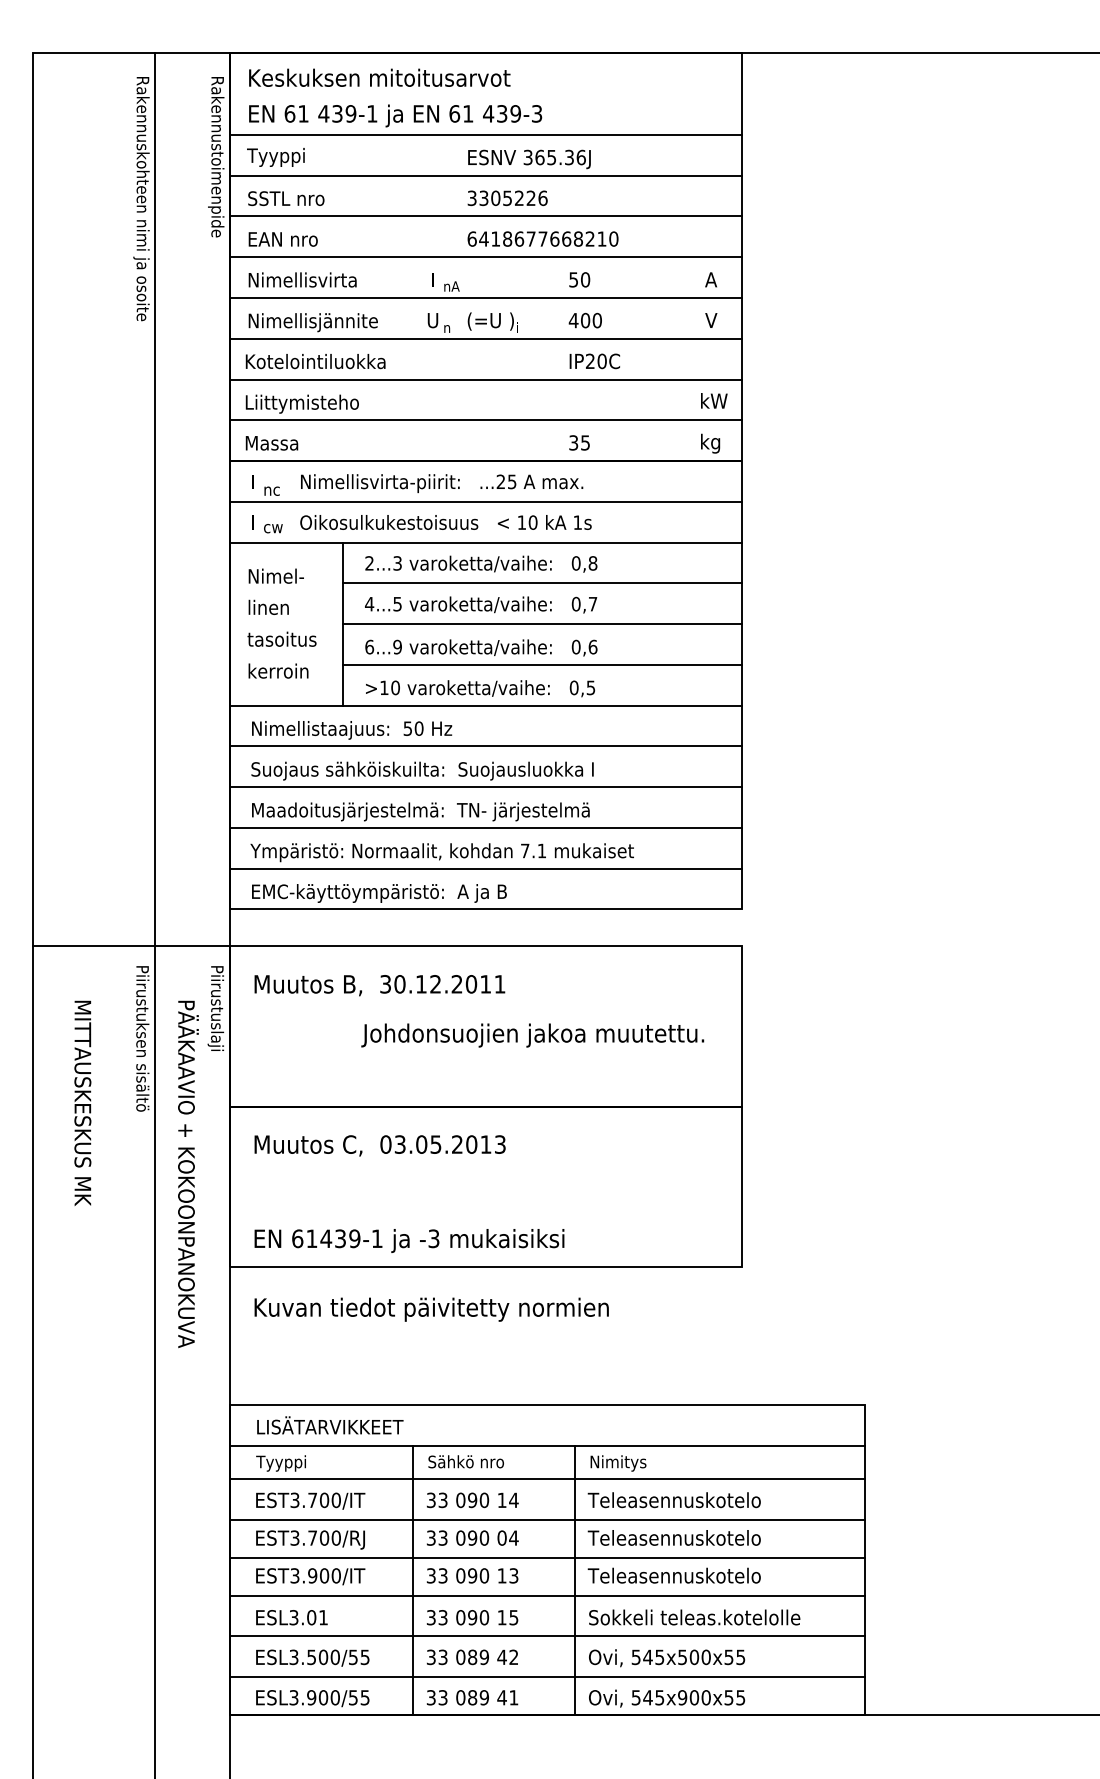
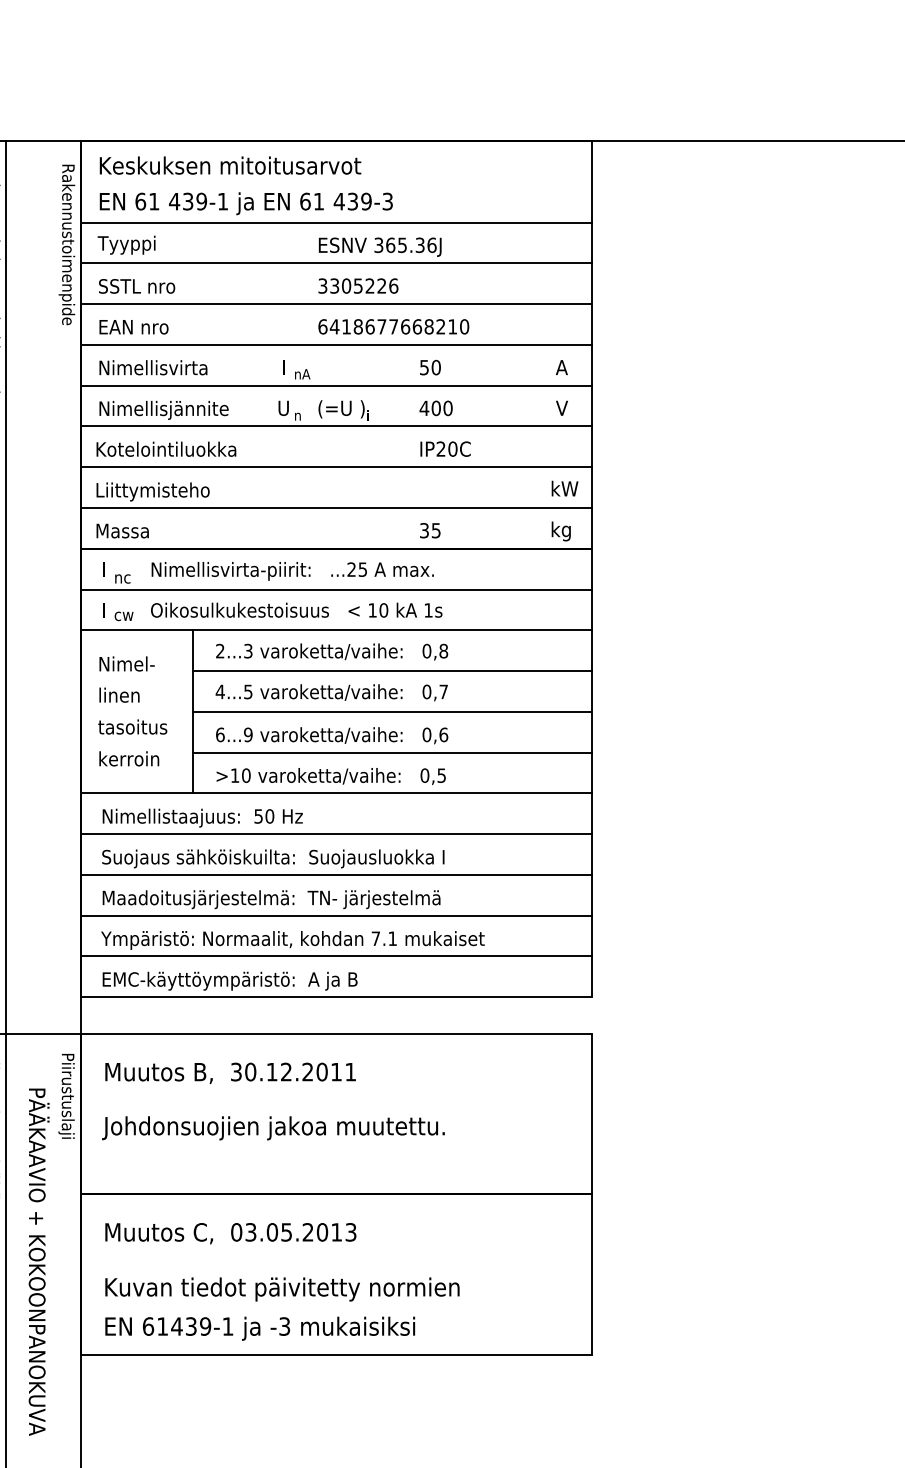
text: (532, 1035) -> (273, 1128), moved
text: (431, 1309) -> (282, 1289), moved

